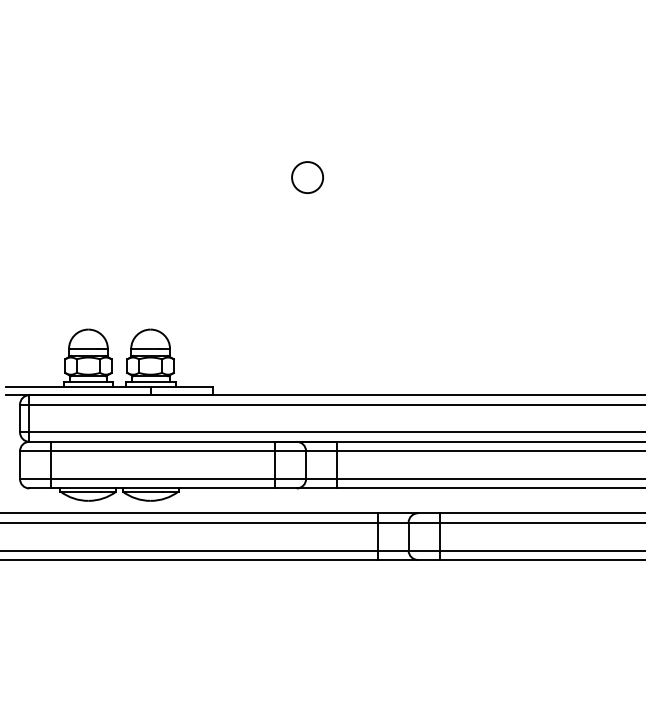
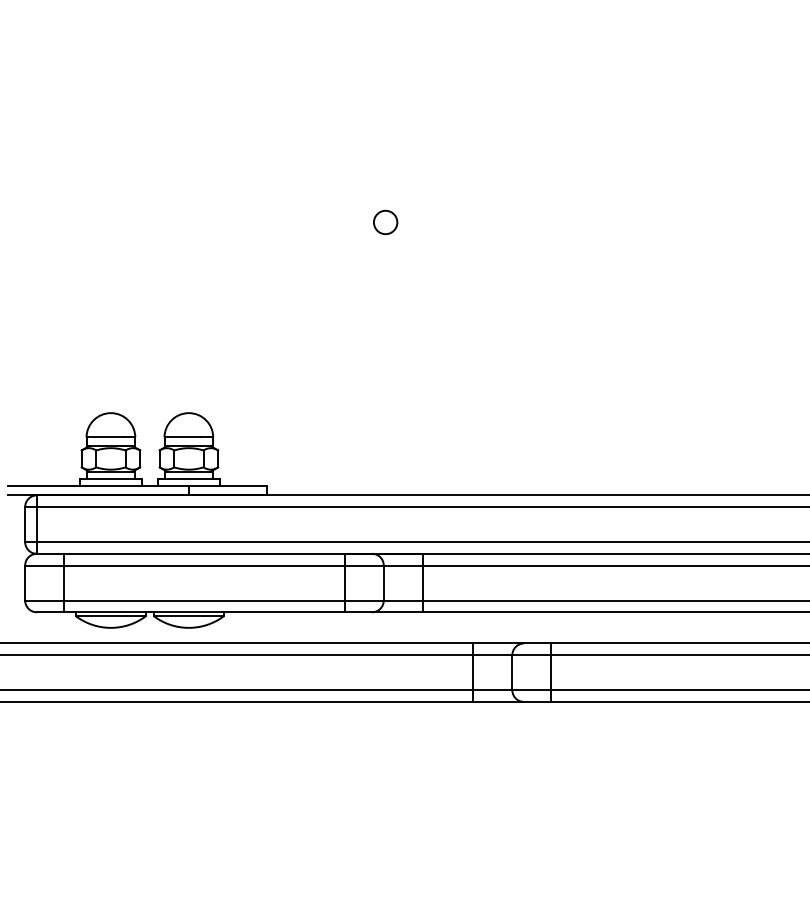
circle: (307, 177) -> (385, 222), size x0.6

